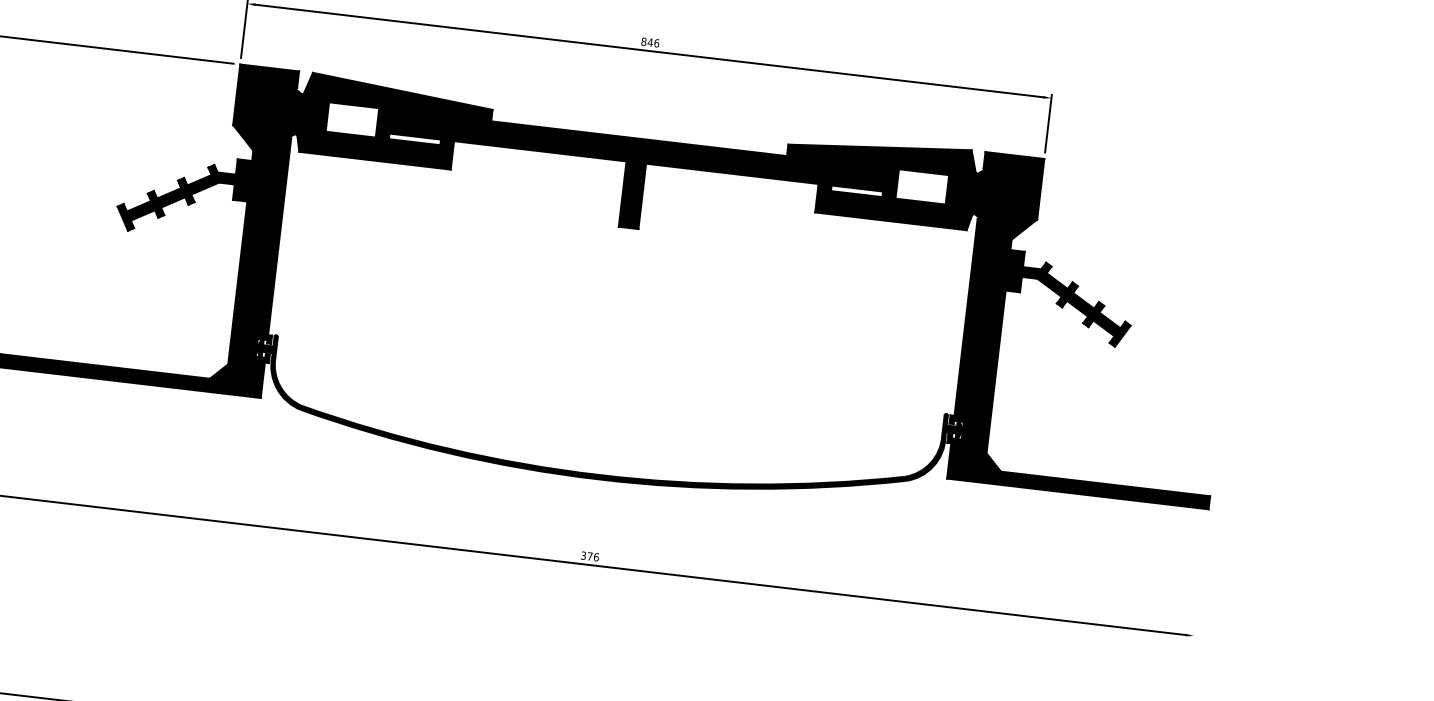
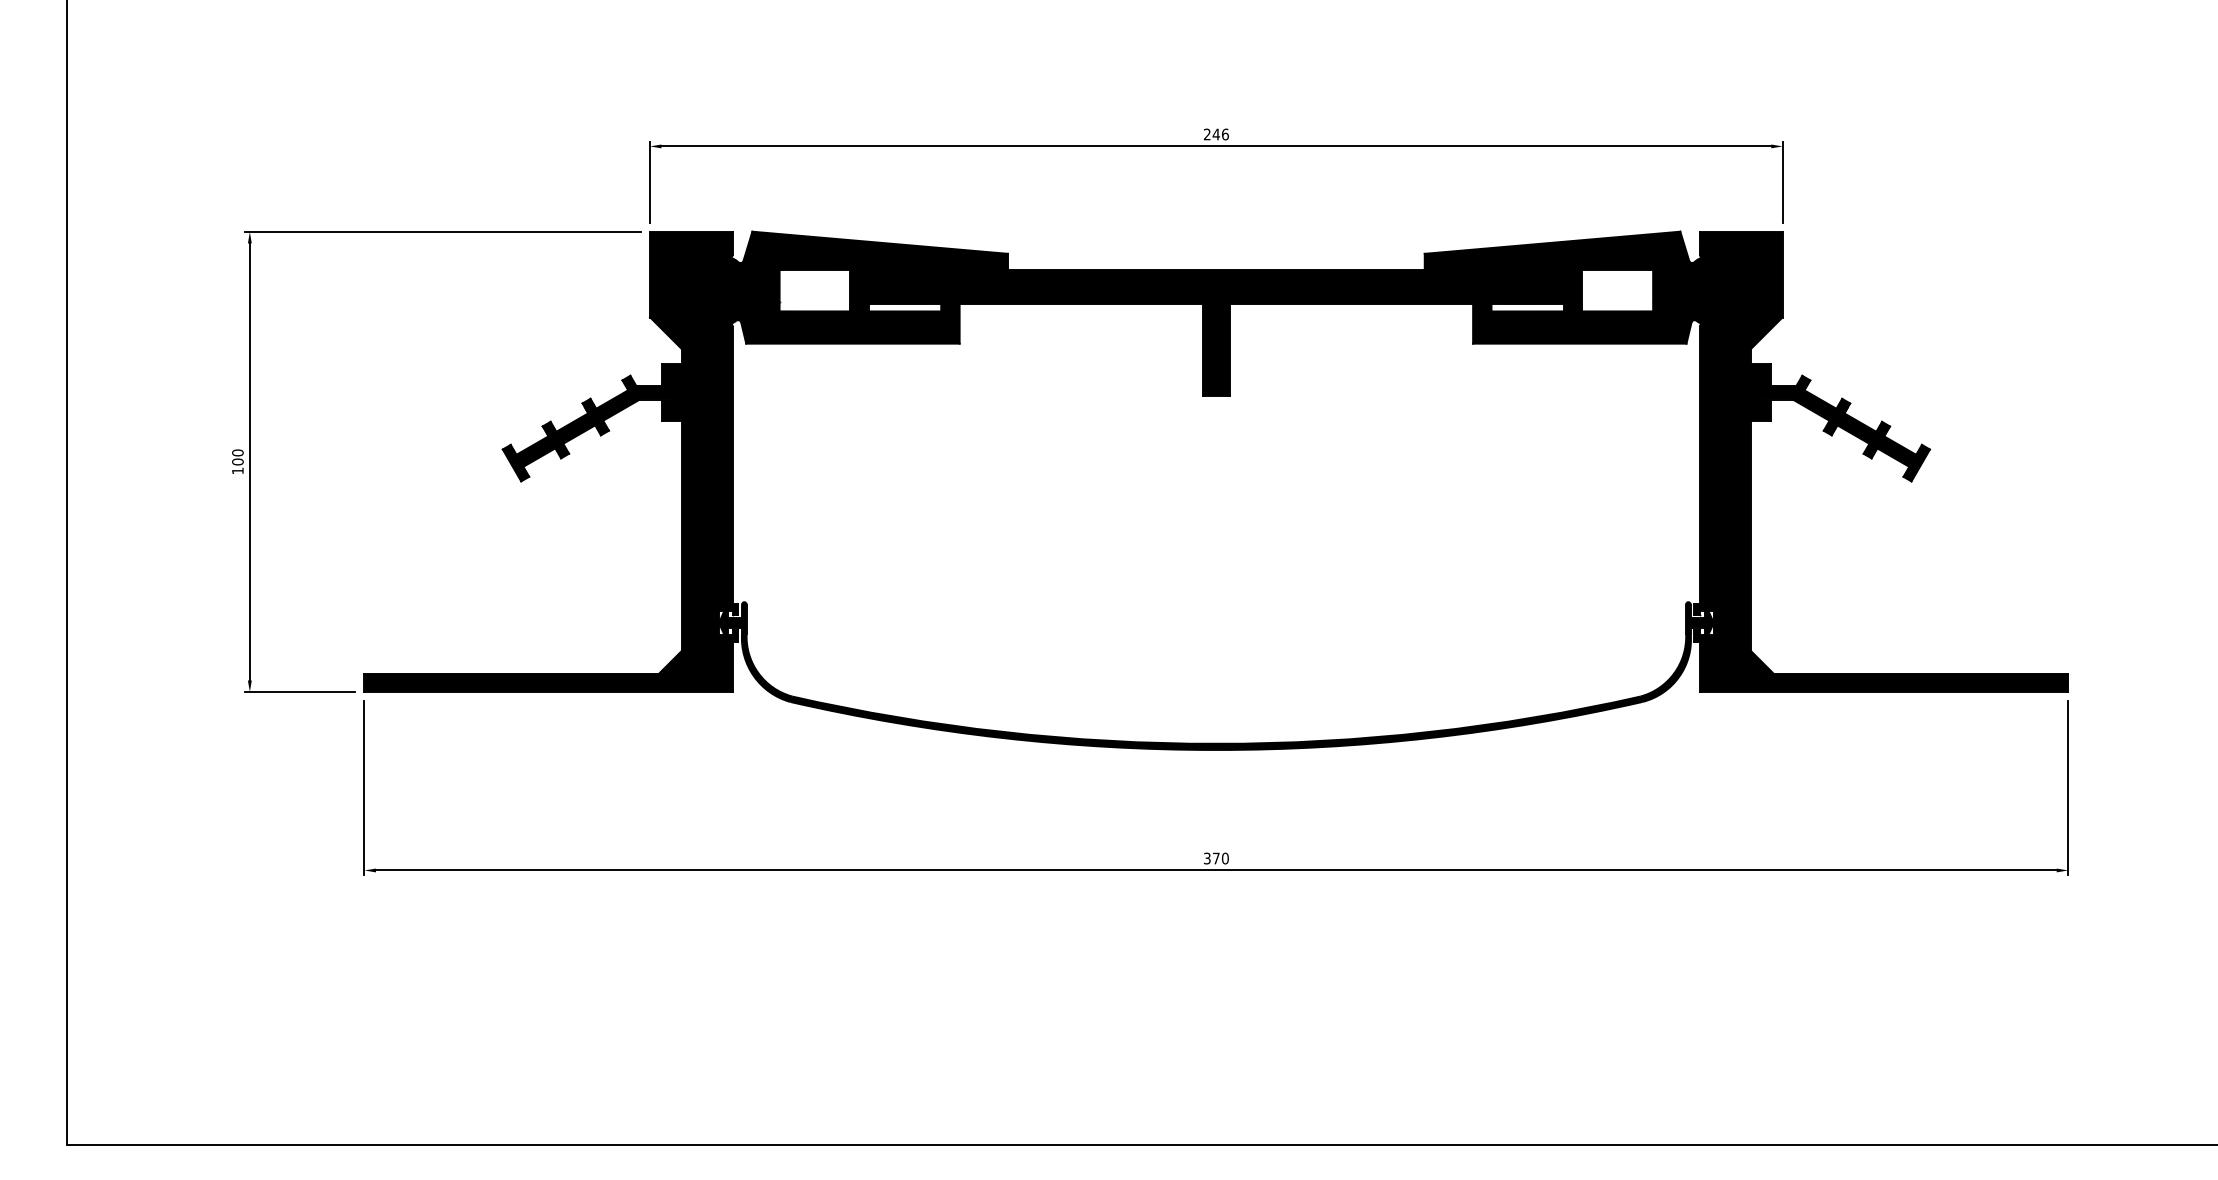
text: (643, 41) -> (1206, 134), 846 -> 246
text: (596, 557) -> (1225, 858), 376 -> 370
line: (1200, 577) -> (2068, 788), added

